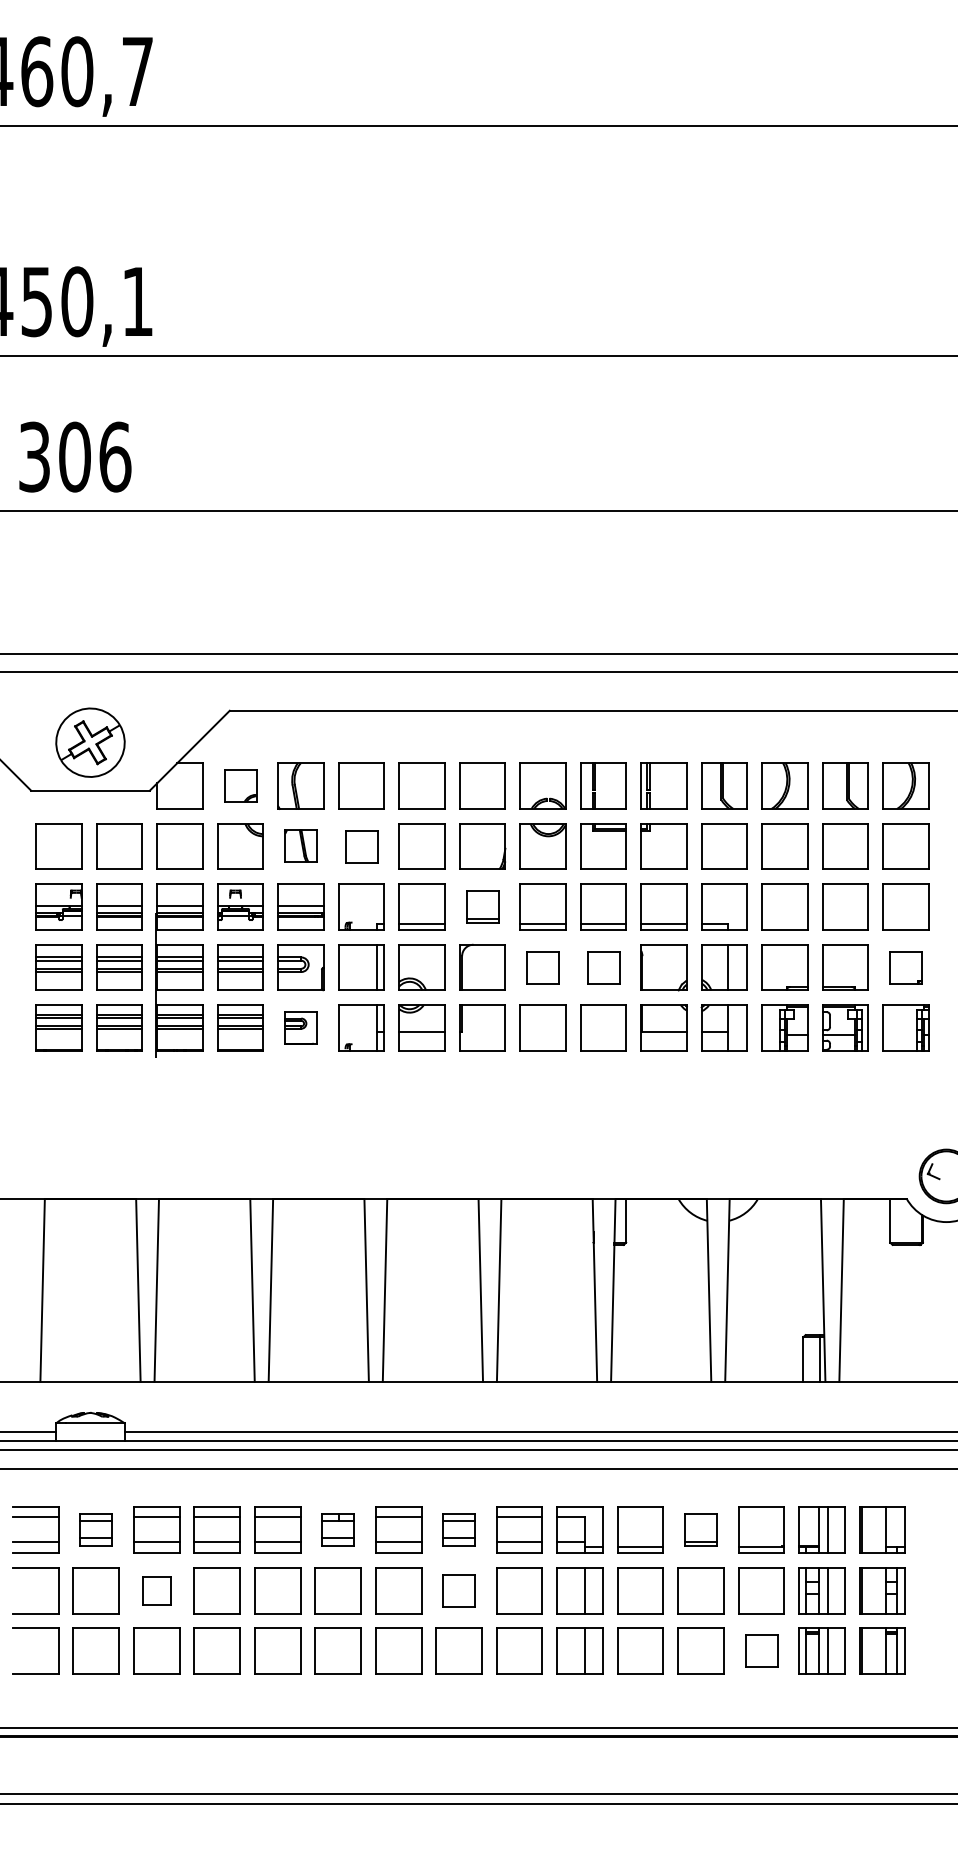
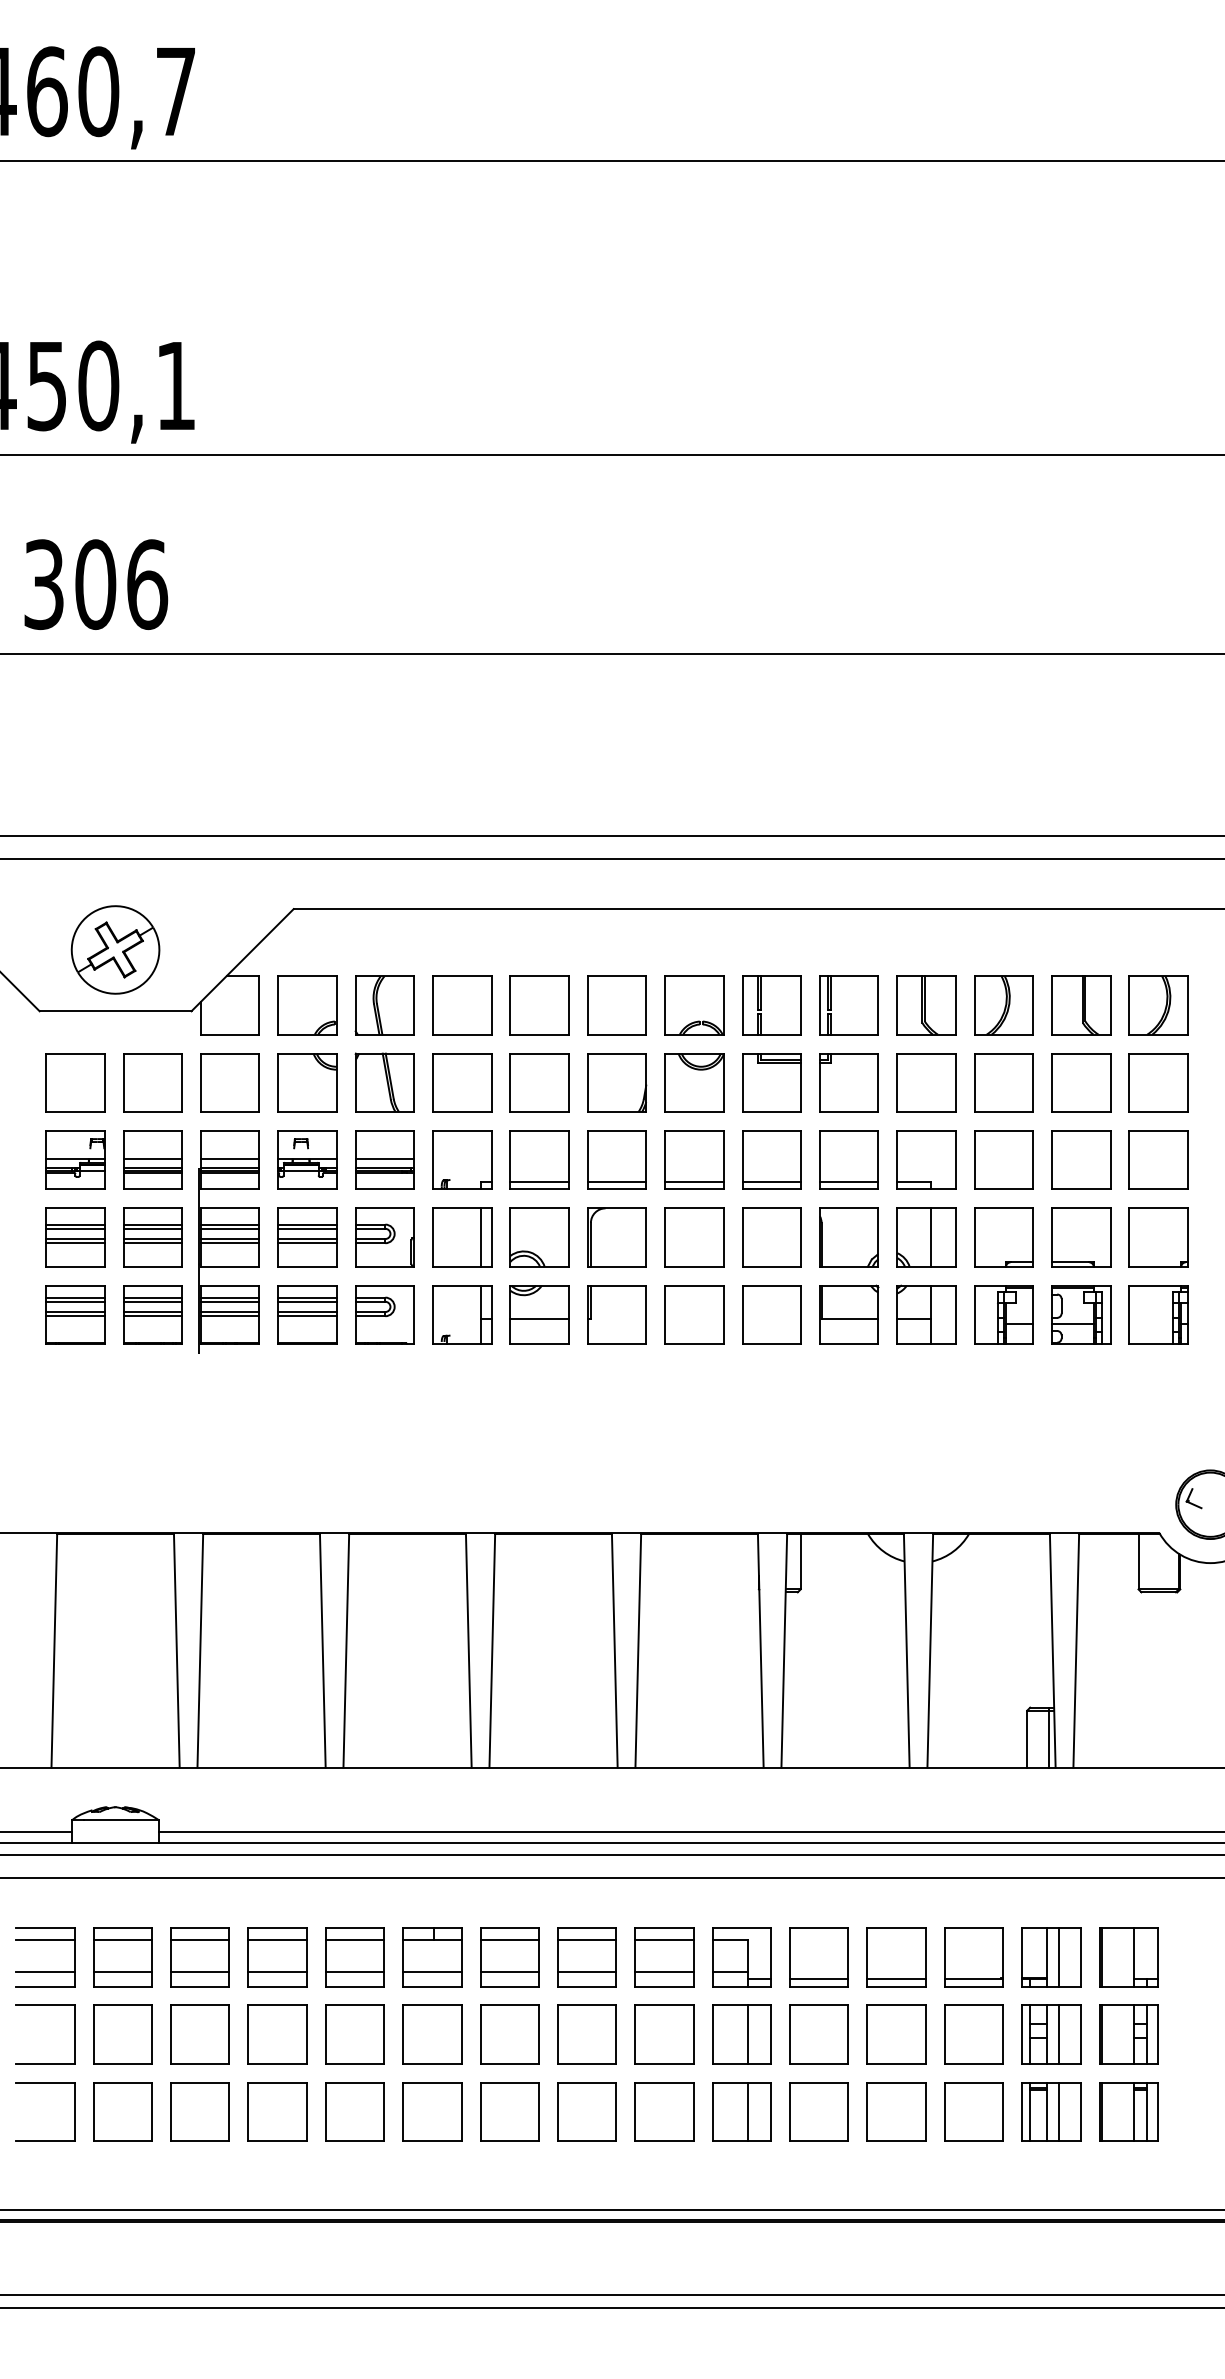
part: (240, 785) -> (307, 1004), size x1.43
part: (300, 845) -> (384, 1081), size x1.43
part: (361, 846) -> (462, 1082), size x1.43
part: (482, 906) -> (616, 1159), size x1.43
part: (542, 967) -> (693, 1237), size x1.43
part: (603, 967) -> (771, 1237), size x1.43
part: (905, 967) -> (1158, 1237), size x1.43
part: (300, 1027) -> (384, 1314), size x1.43
part: (95, 1529) -> (121, 1956), size x1.43
part: (337, 1529) -> (431, 1956), size x1.43
part: (458, 1529) -> (586, 1956), size x1.43
part: (700, 1529) -> (895, 1956), size x1.43
part: (156, 1590) -> (199, 2034), size x1.67
part: (458, 1590) -> (586, 2034), size x1.43
part: (761, 1650) -> (973, 2111), size x1.43

